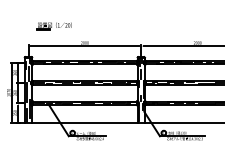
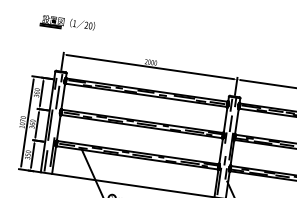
part: (53, 26) -> (66, 24), moved

